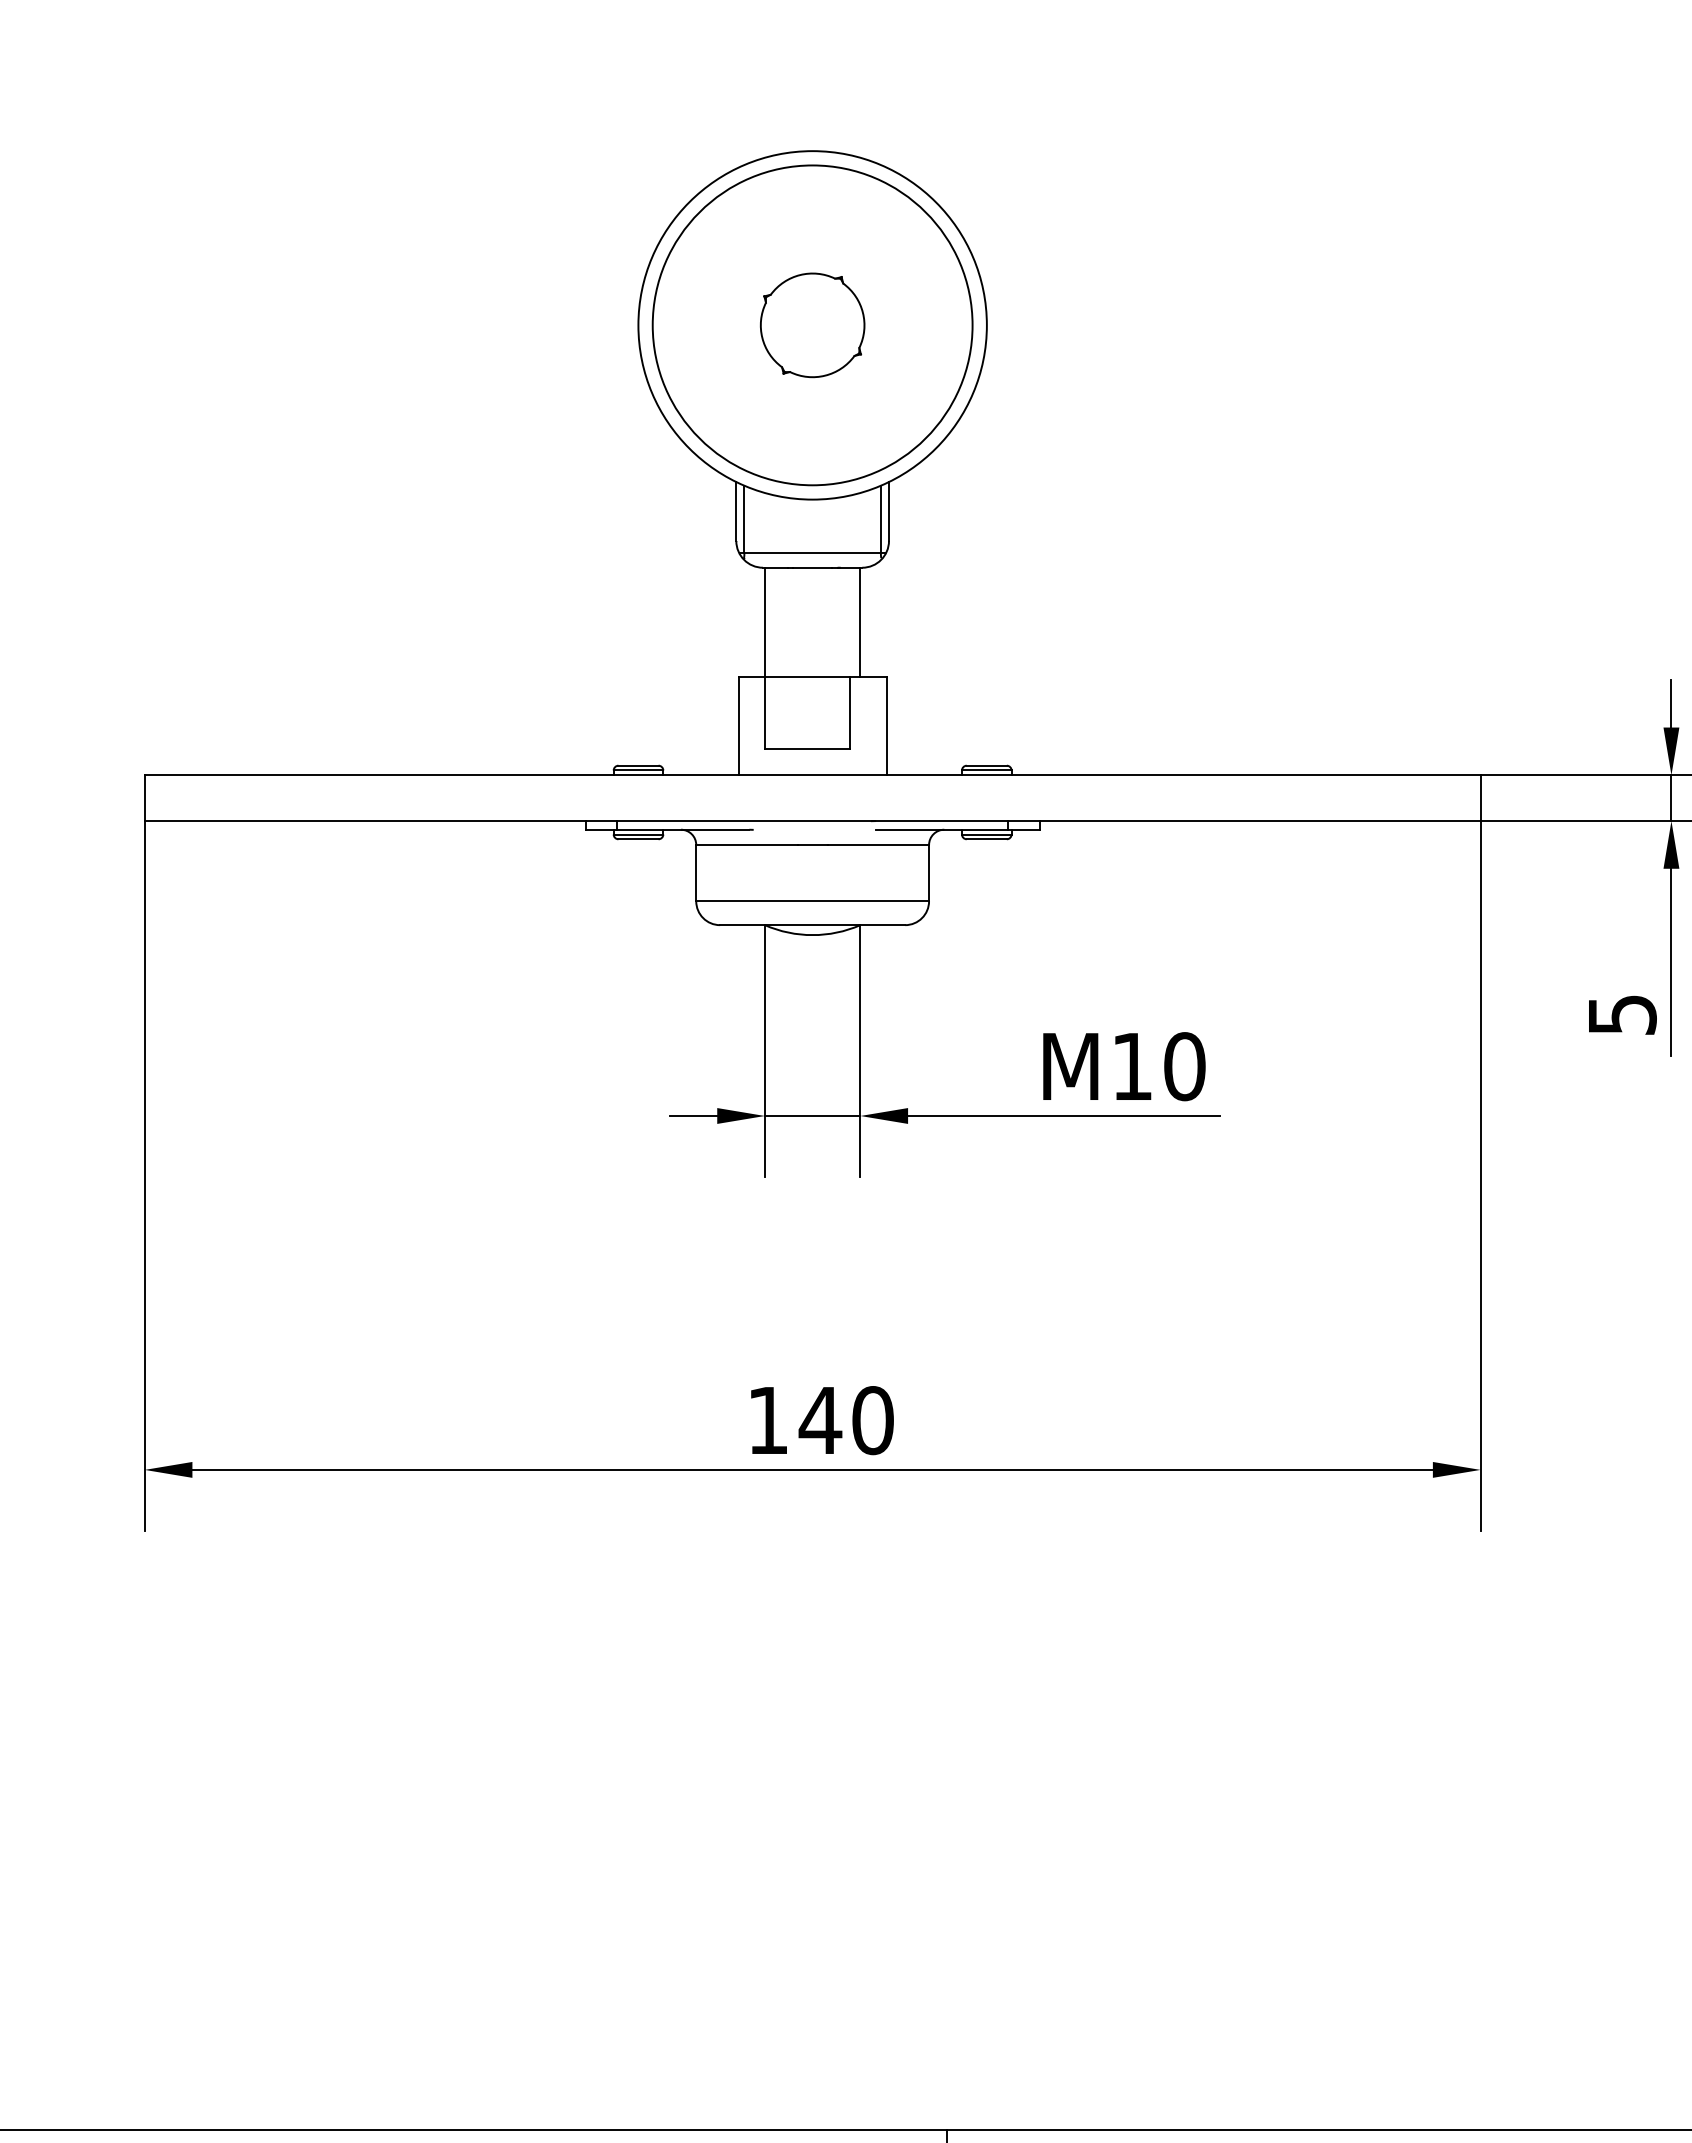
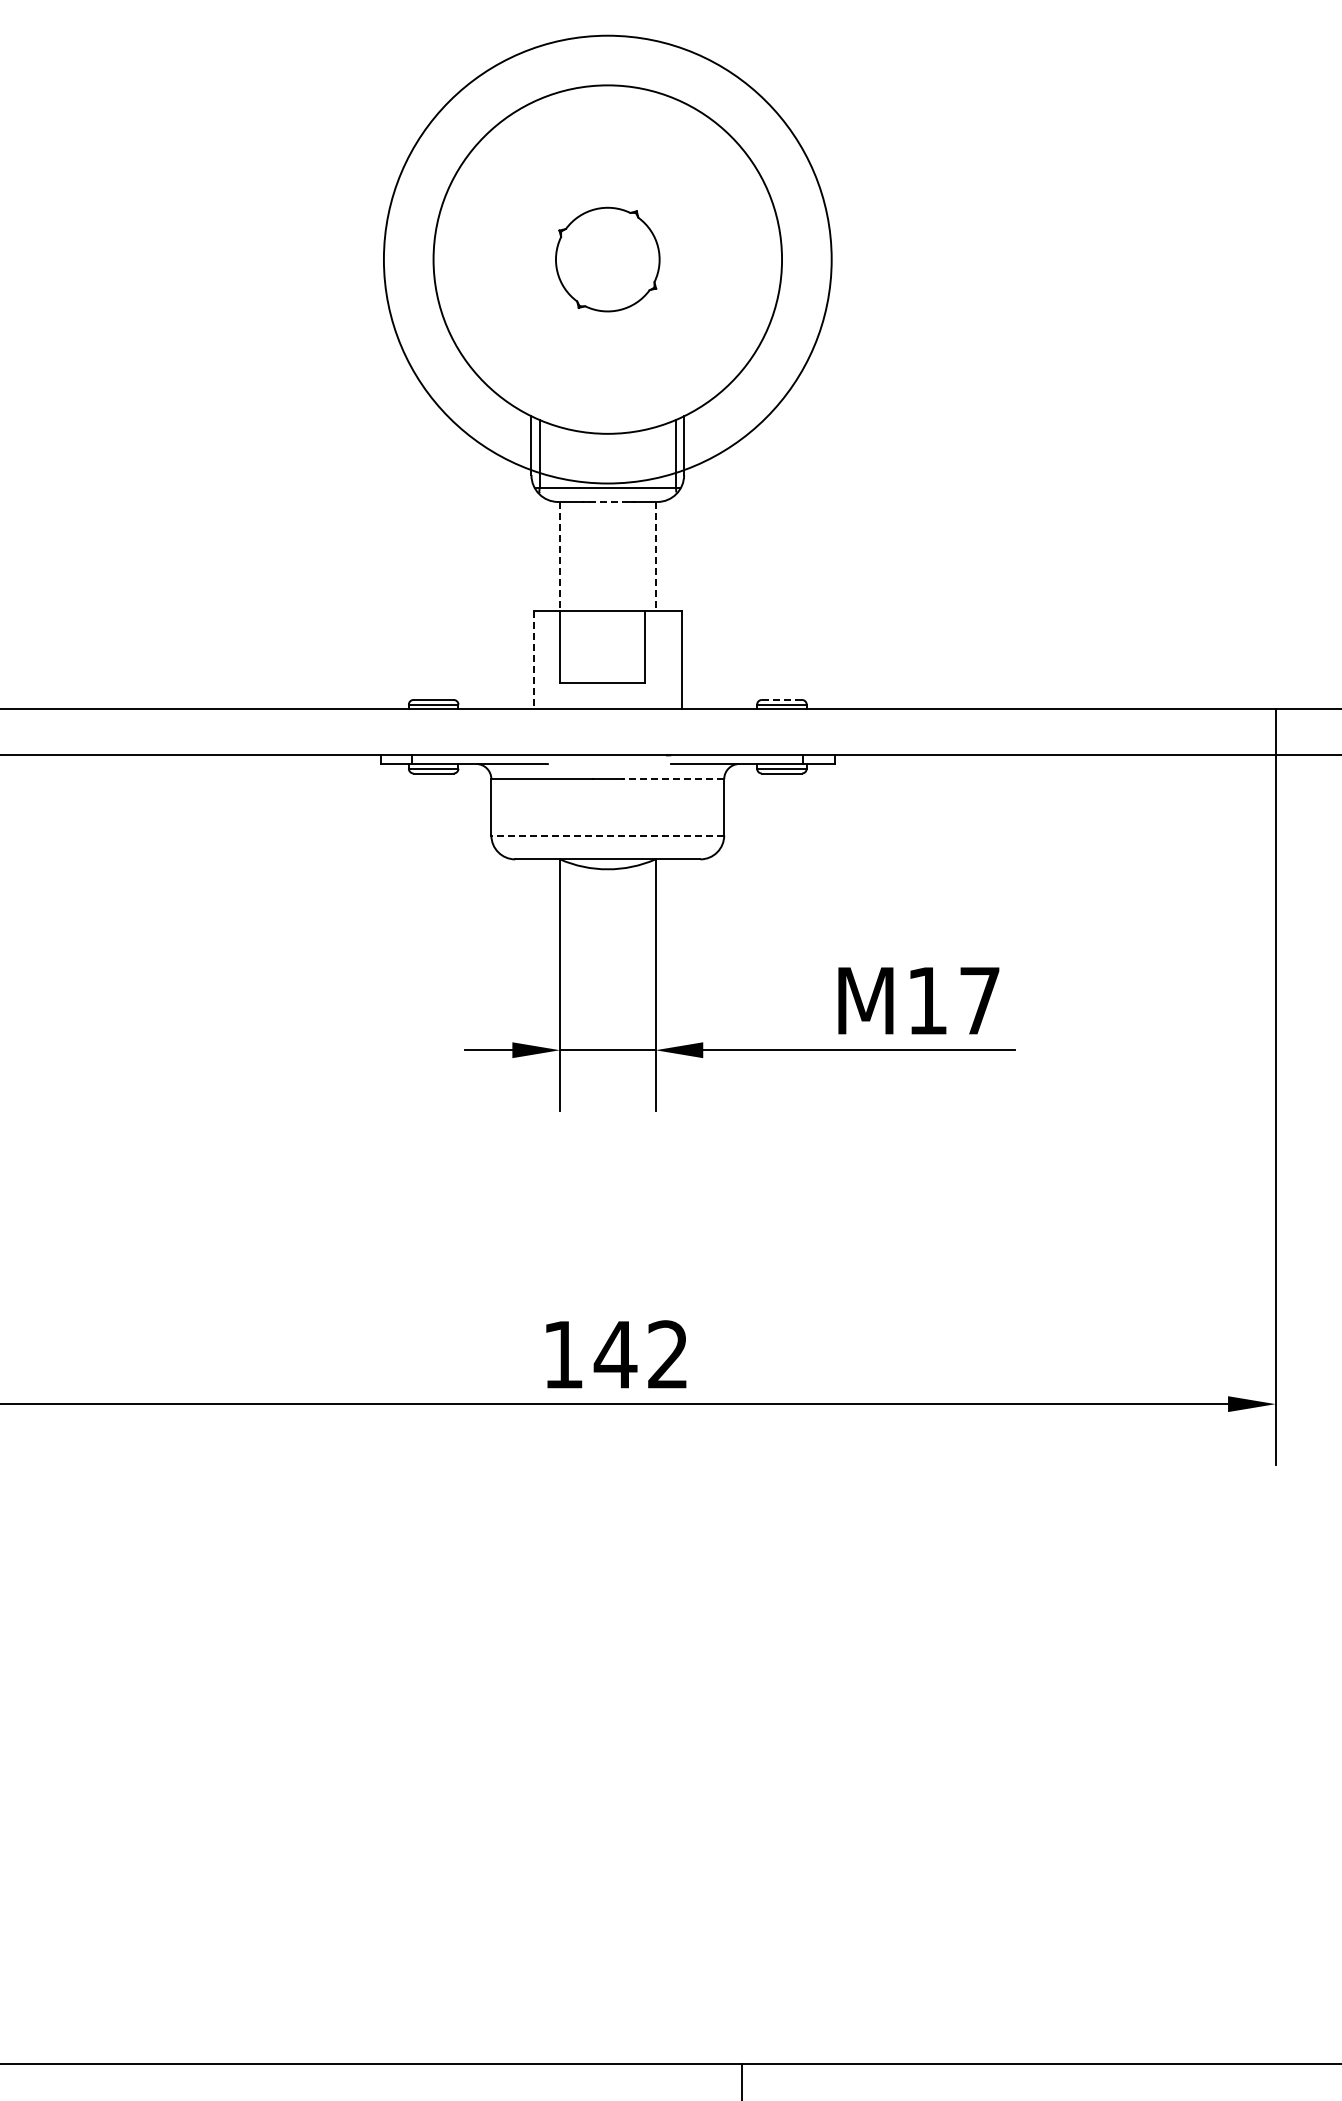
circle: (812, 325) -> (607, 259), size x1.4
line: (813, 567) -> (608, 501), solid -> dashed
line: (764, 622) -> (559, 556), solid -> dashed
line: (860, 622) -> (655, 556), solid -> dashed
line: (738, 726) -> (533, 660), solid -> dashed
line: (987, 765) -> (782, 699), solid -> dashed
line: (878, 845) -> (673, 779), solid -> dashed
line: (812, 901) -> (607, 835), solid -> dashed
text: (1184, 1066) -> (979, 1000), 10 -> 17
text: (872, 1420) -> (667, 1354), 140 -> 142

